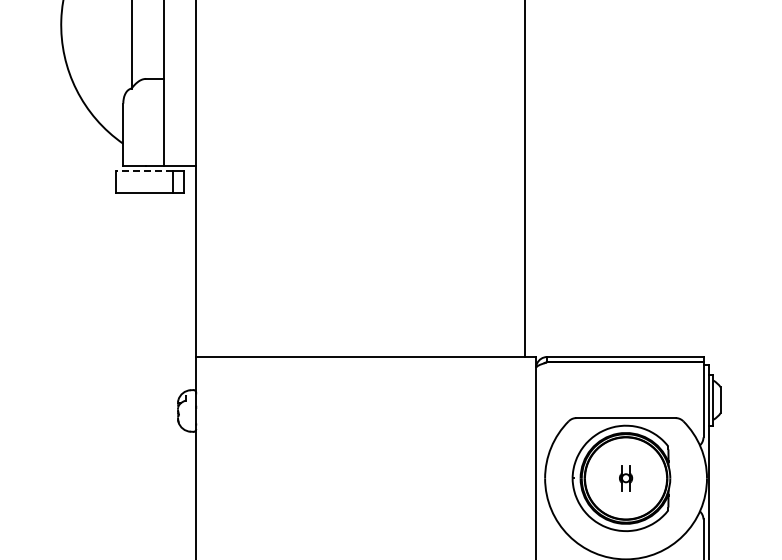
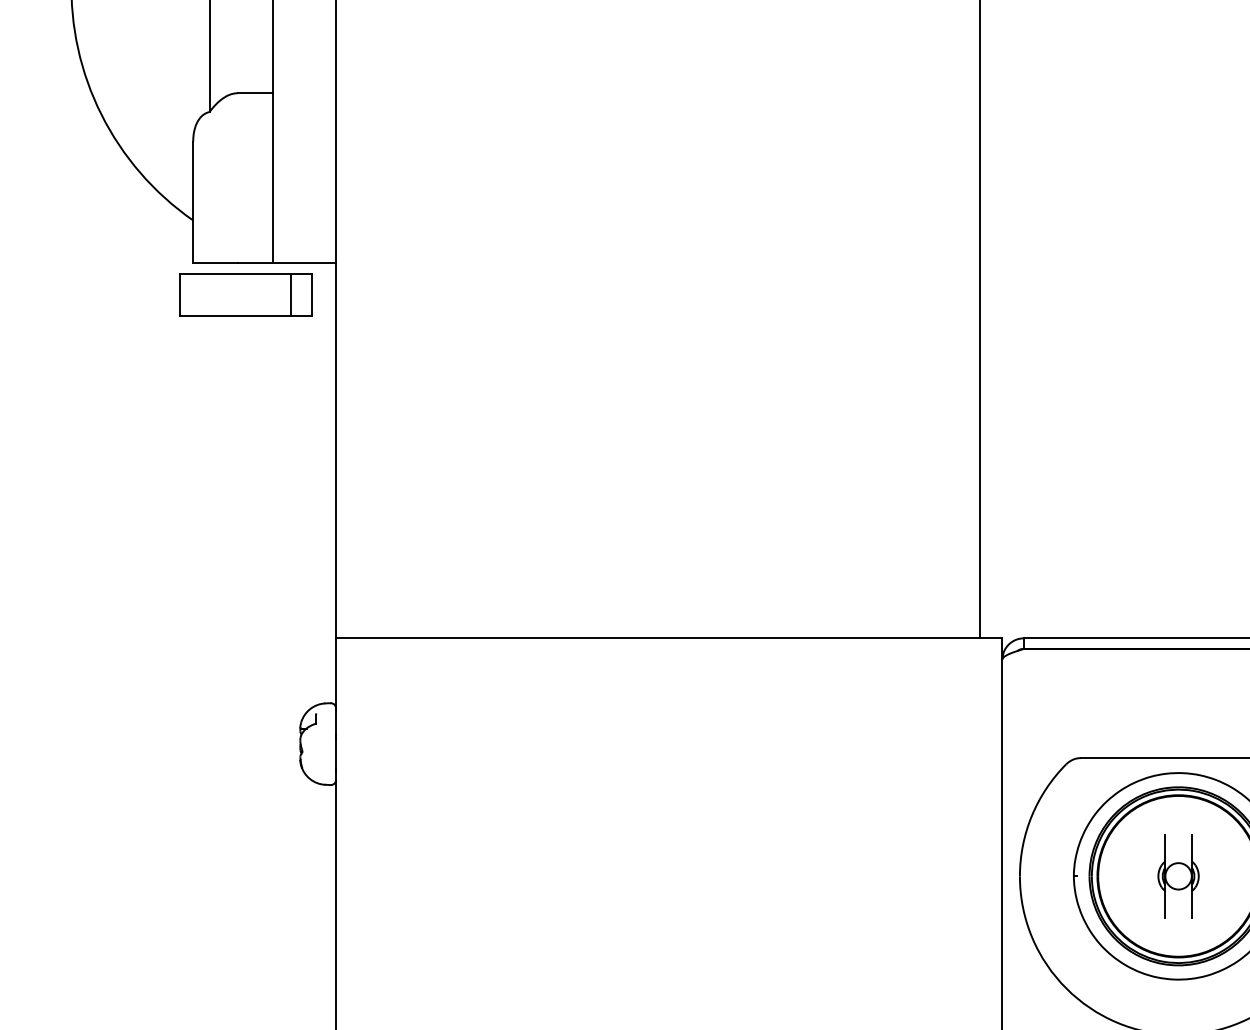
line: (144, 171) -> (234, 274), dashed -> solid
part: (625, 477) -> (1177, 874), size x1.67

